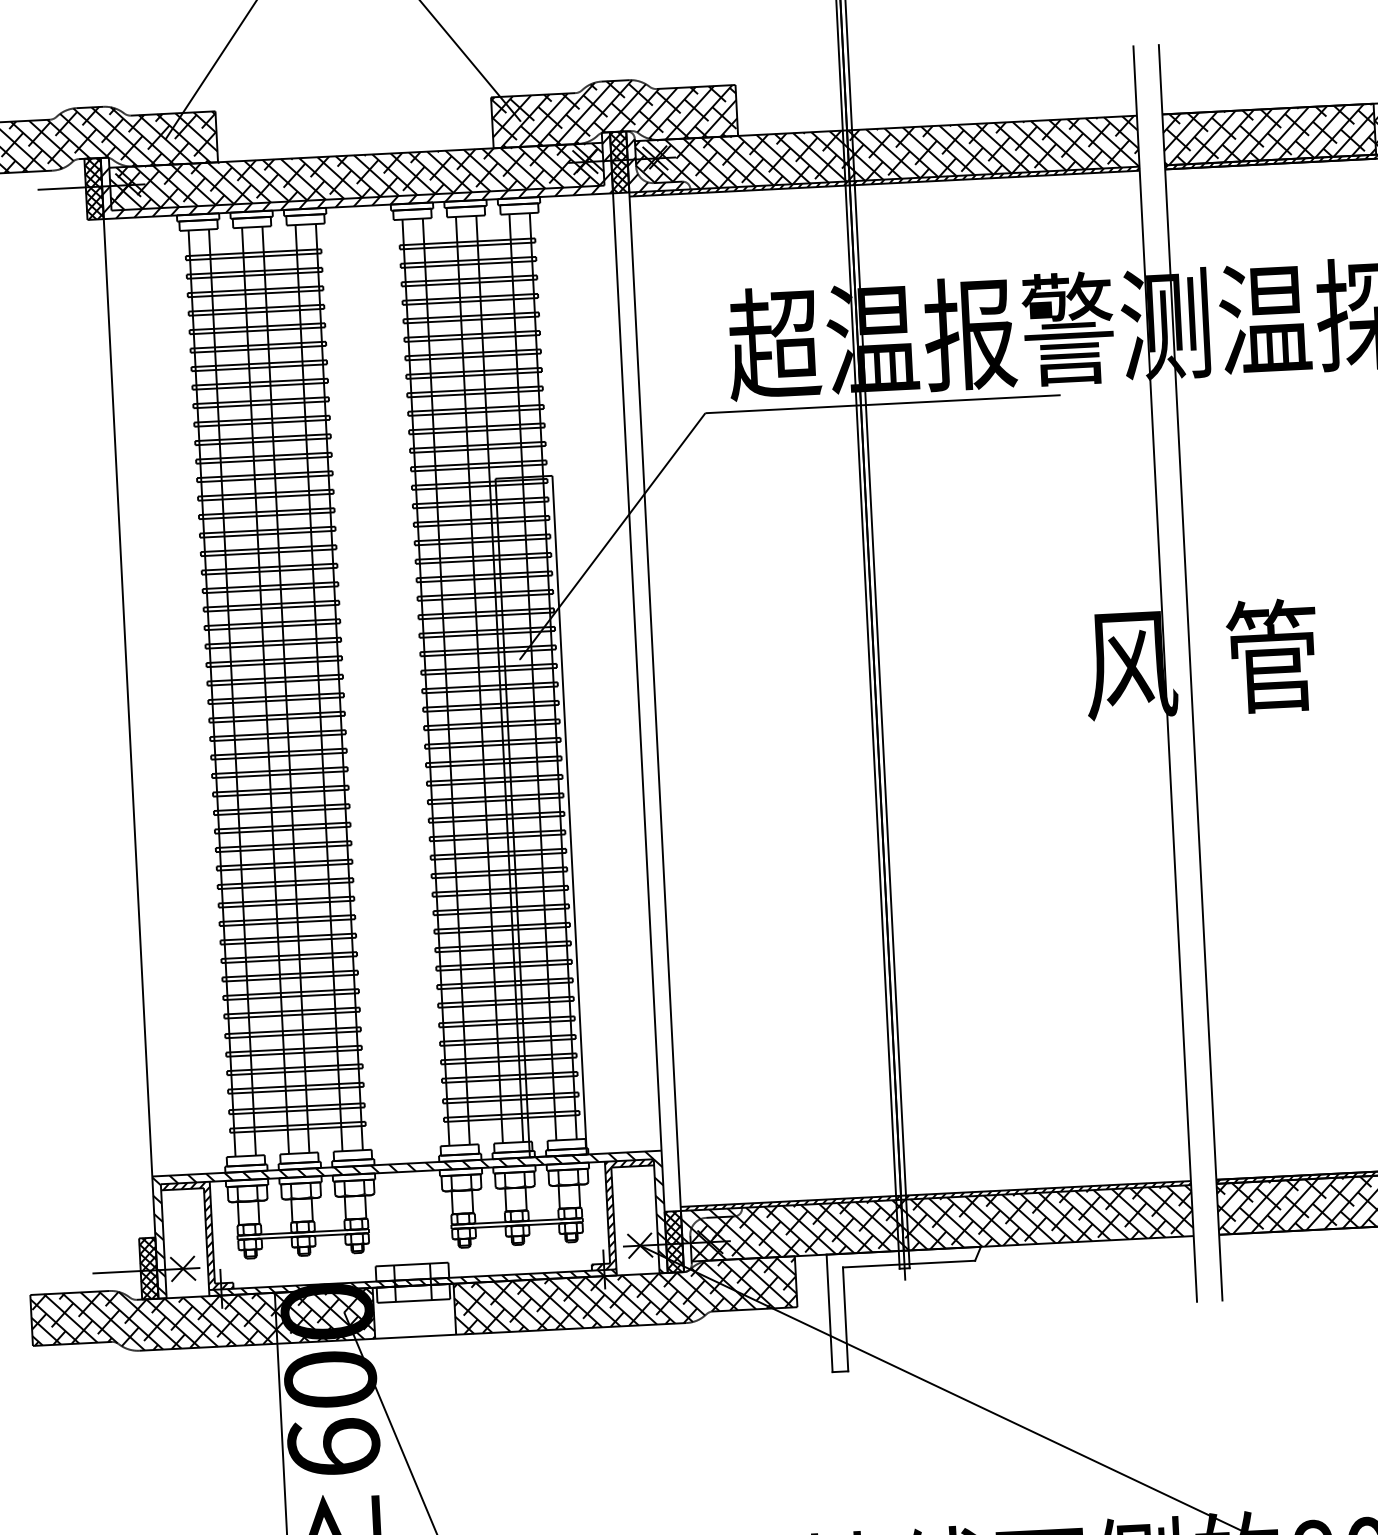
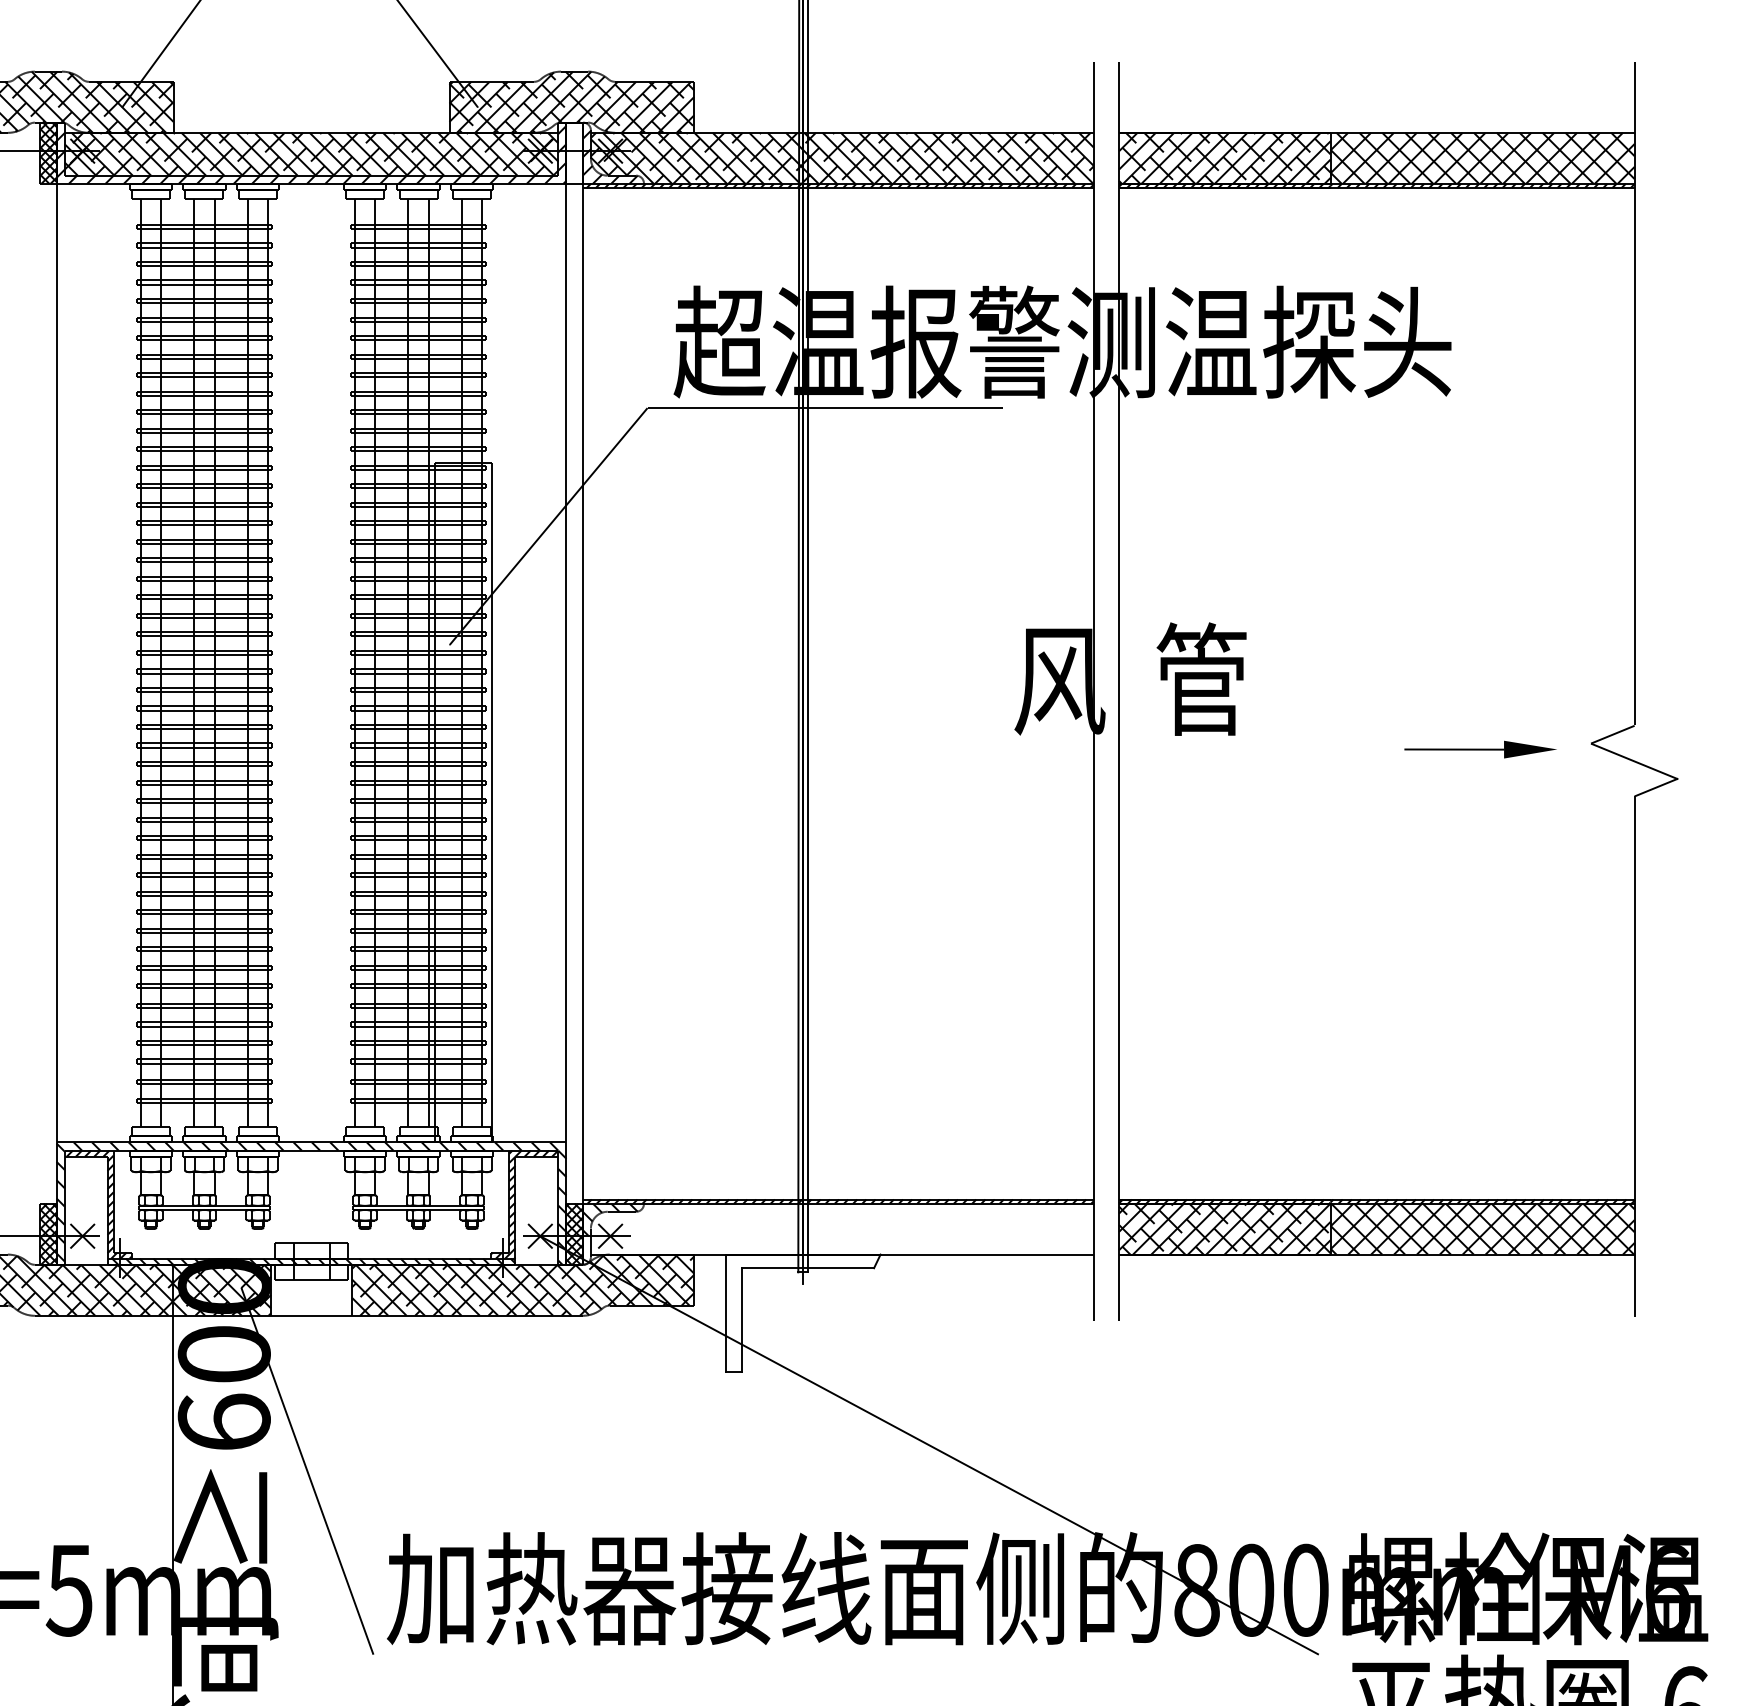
hatch: (619, 161) -> (574, 152), removed
hatch: (940, 1222) -> (841, 1228), removed

